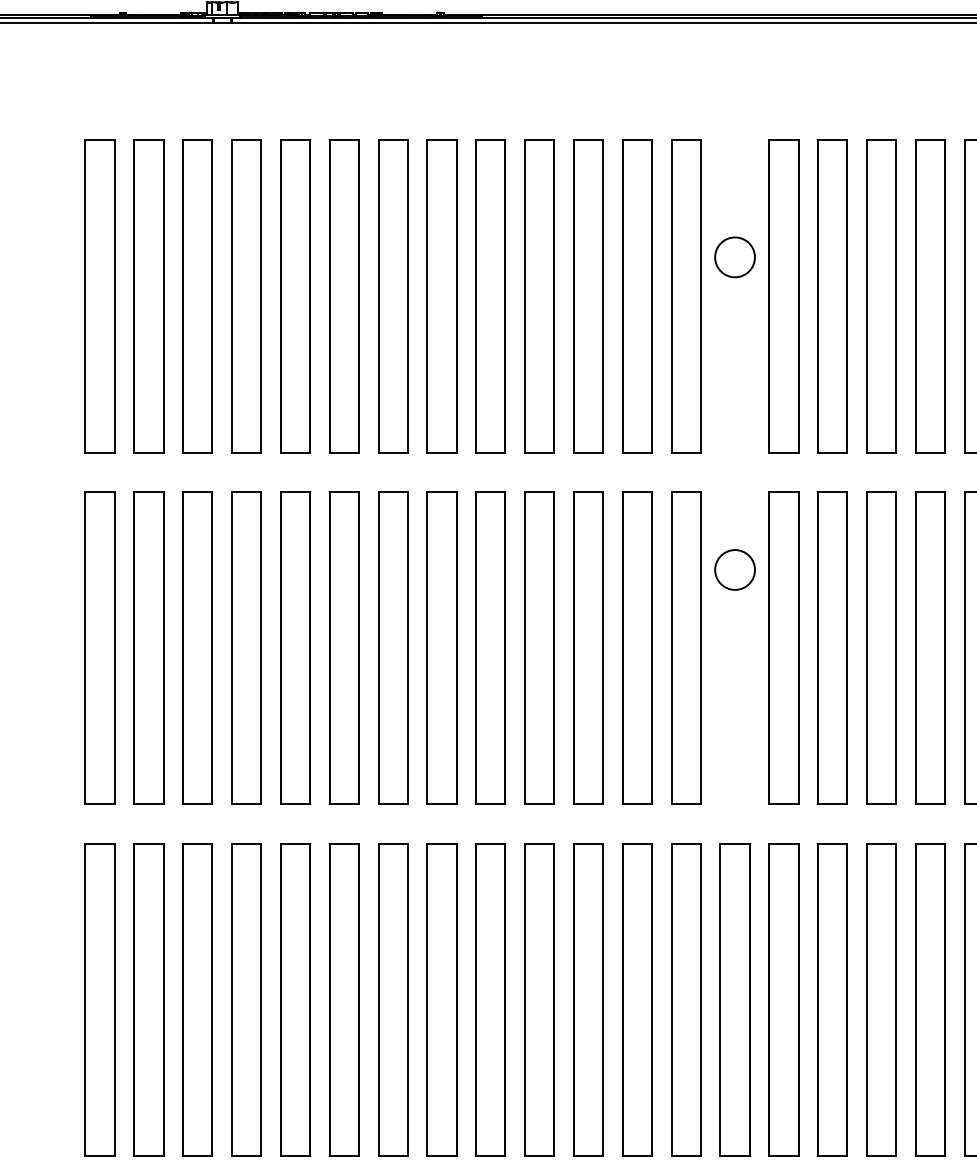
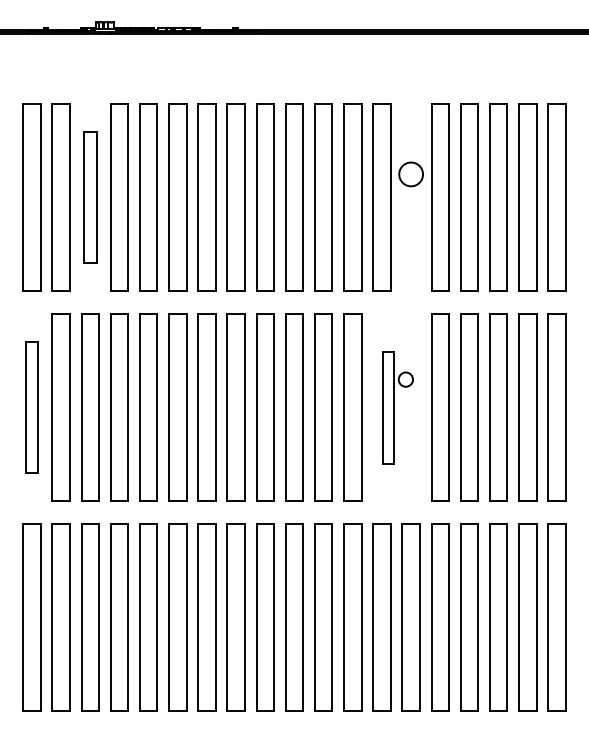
part: (197, 296) -> (90, 197), size x0.7
part: (99, 647) -> (31, 407), size x0.7
part: (712, 647) -> (397, 407), size x0.6

